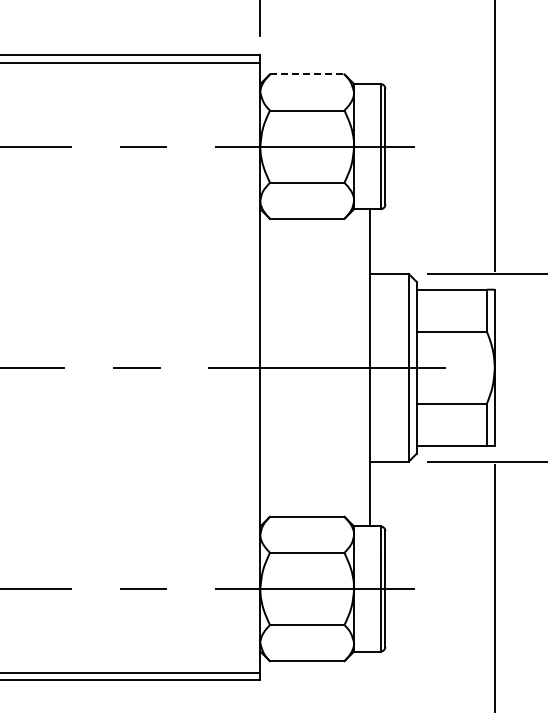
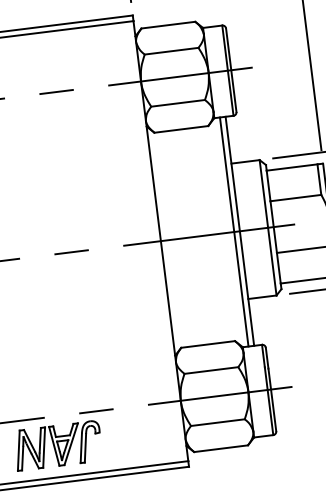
line: (307, 74) -> (168, 25), dashed -> solid
line: (361, 367) -> (233, 231), added
part: (85, 628) -> (58, 445), added

